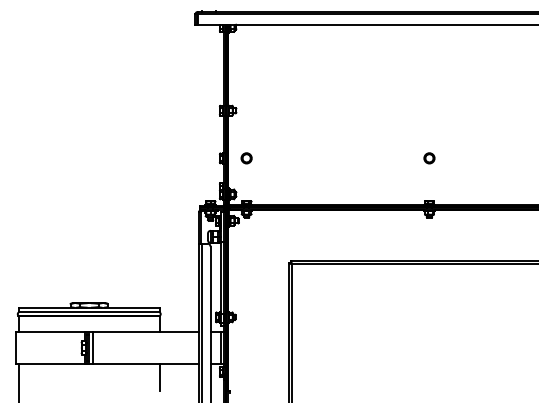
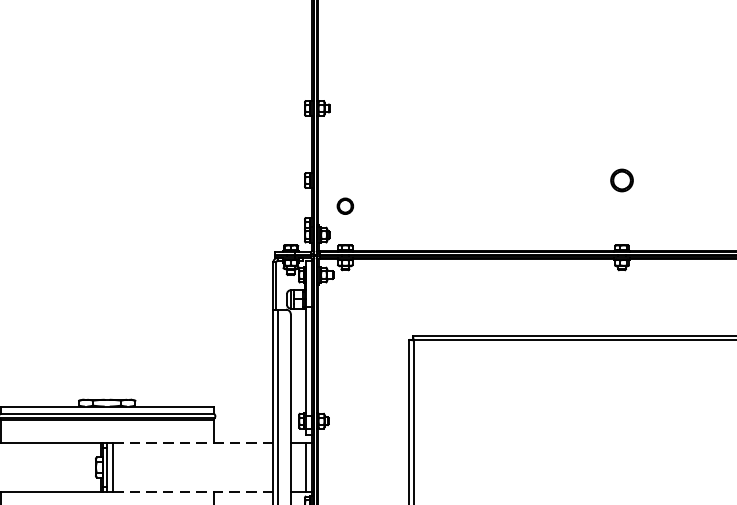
part: (246, 158) -> (345, 206), moved
part: (429, 158) -> (622, 180), size x1.4
line: (146, 331) -> (193, 442), solid -> dashed
line: (146, 364) -> (193, 492), solid -> dashed

